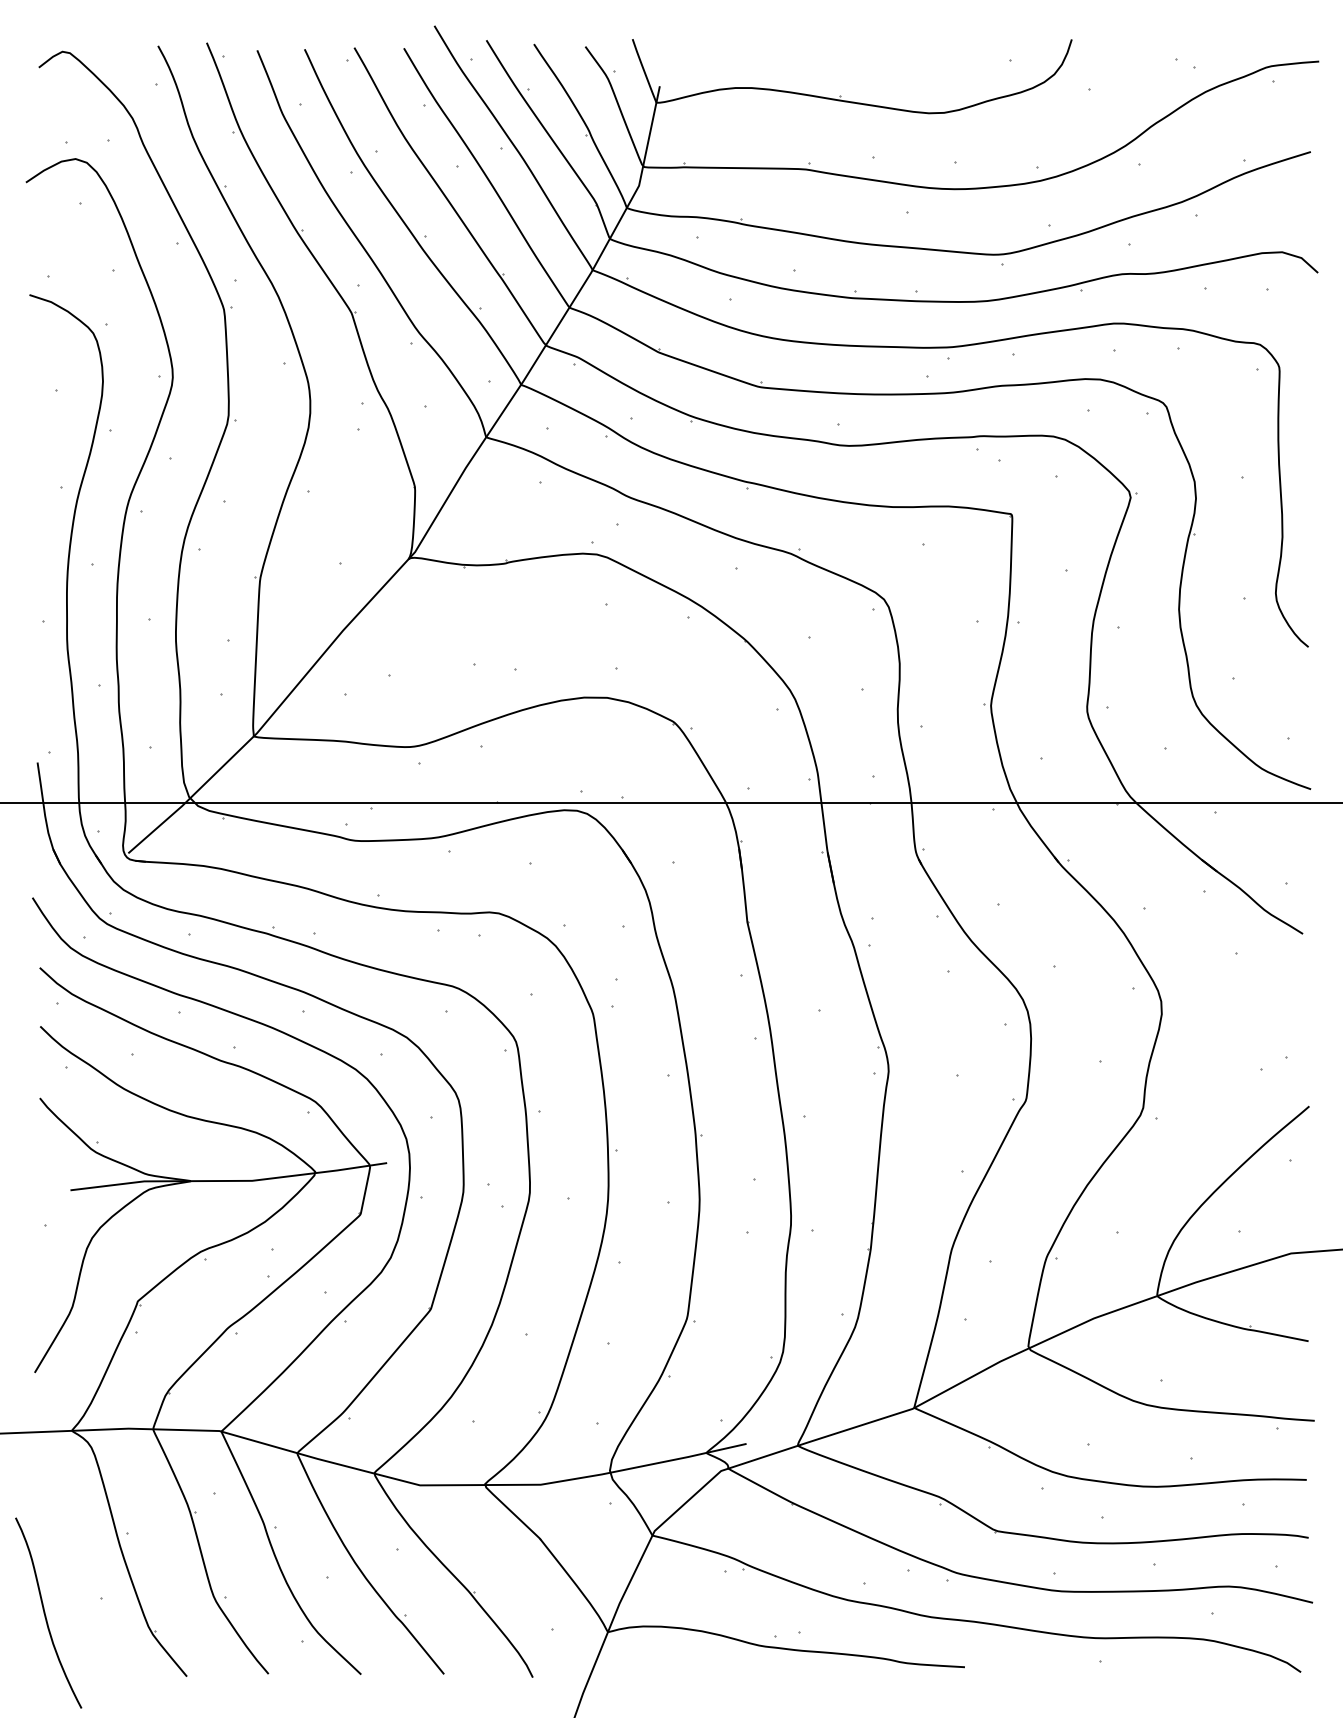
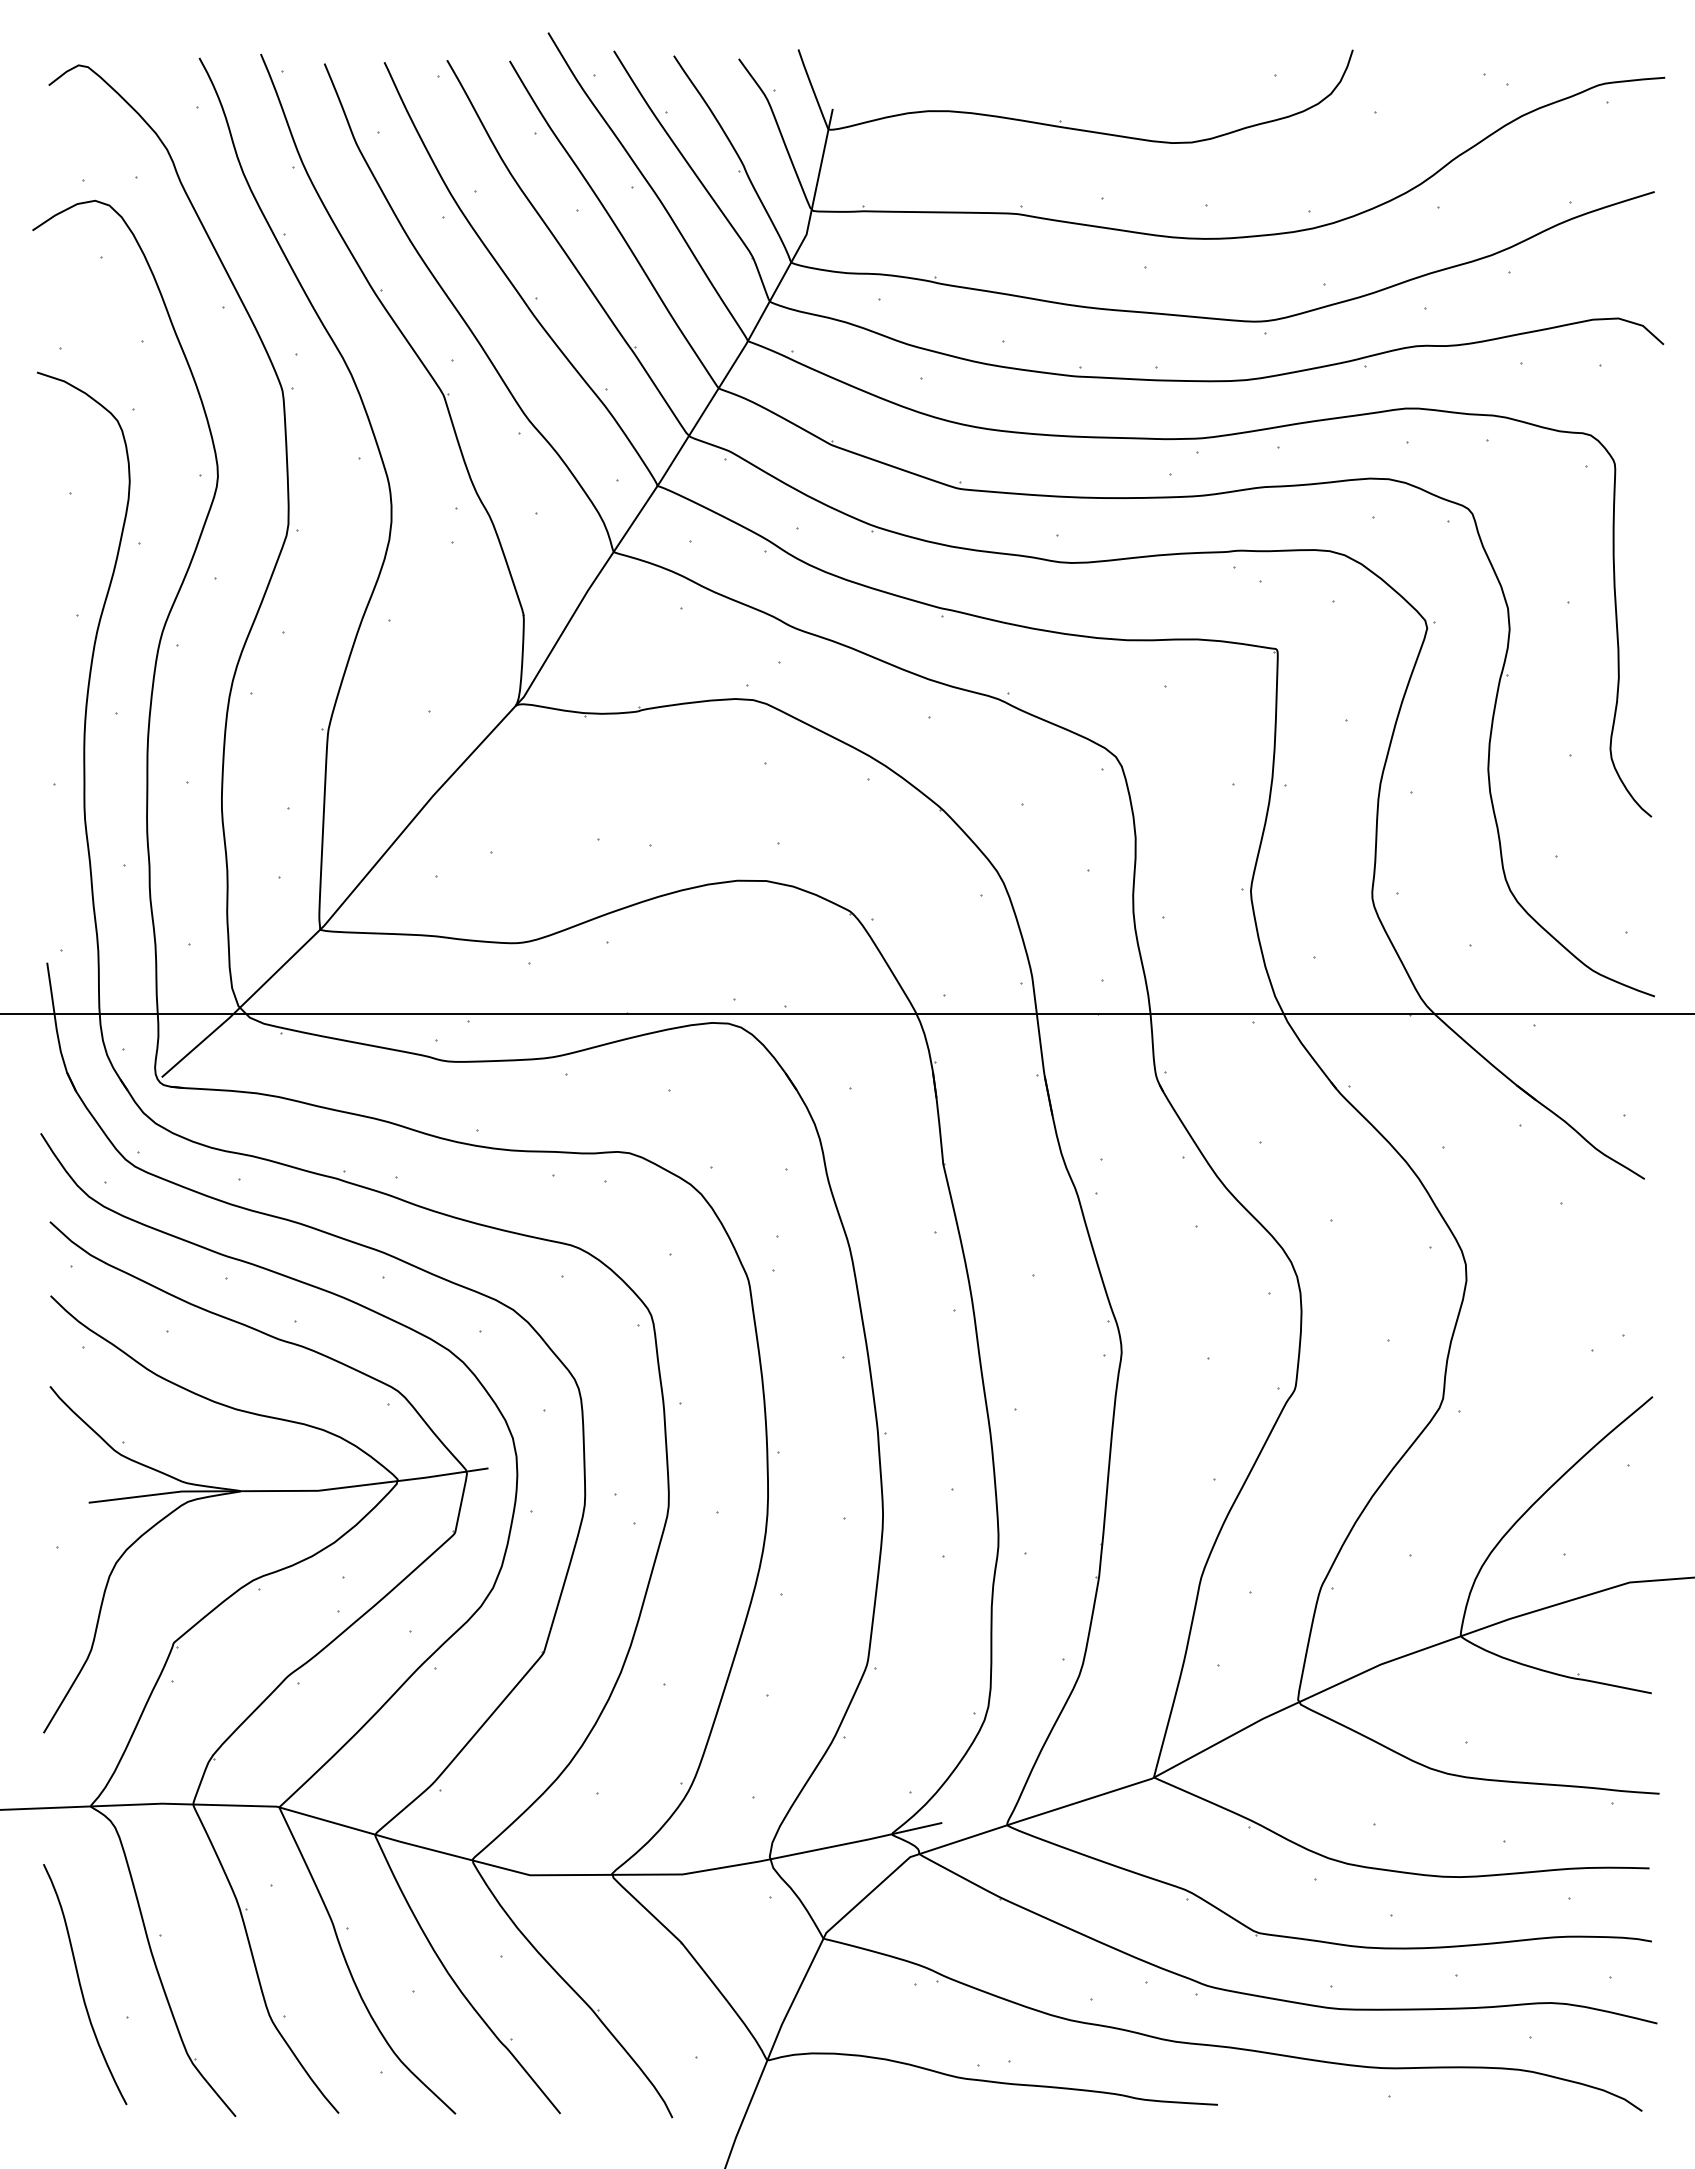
curve: (45, 1613) -> (81, 1985), moved

